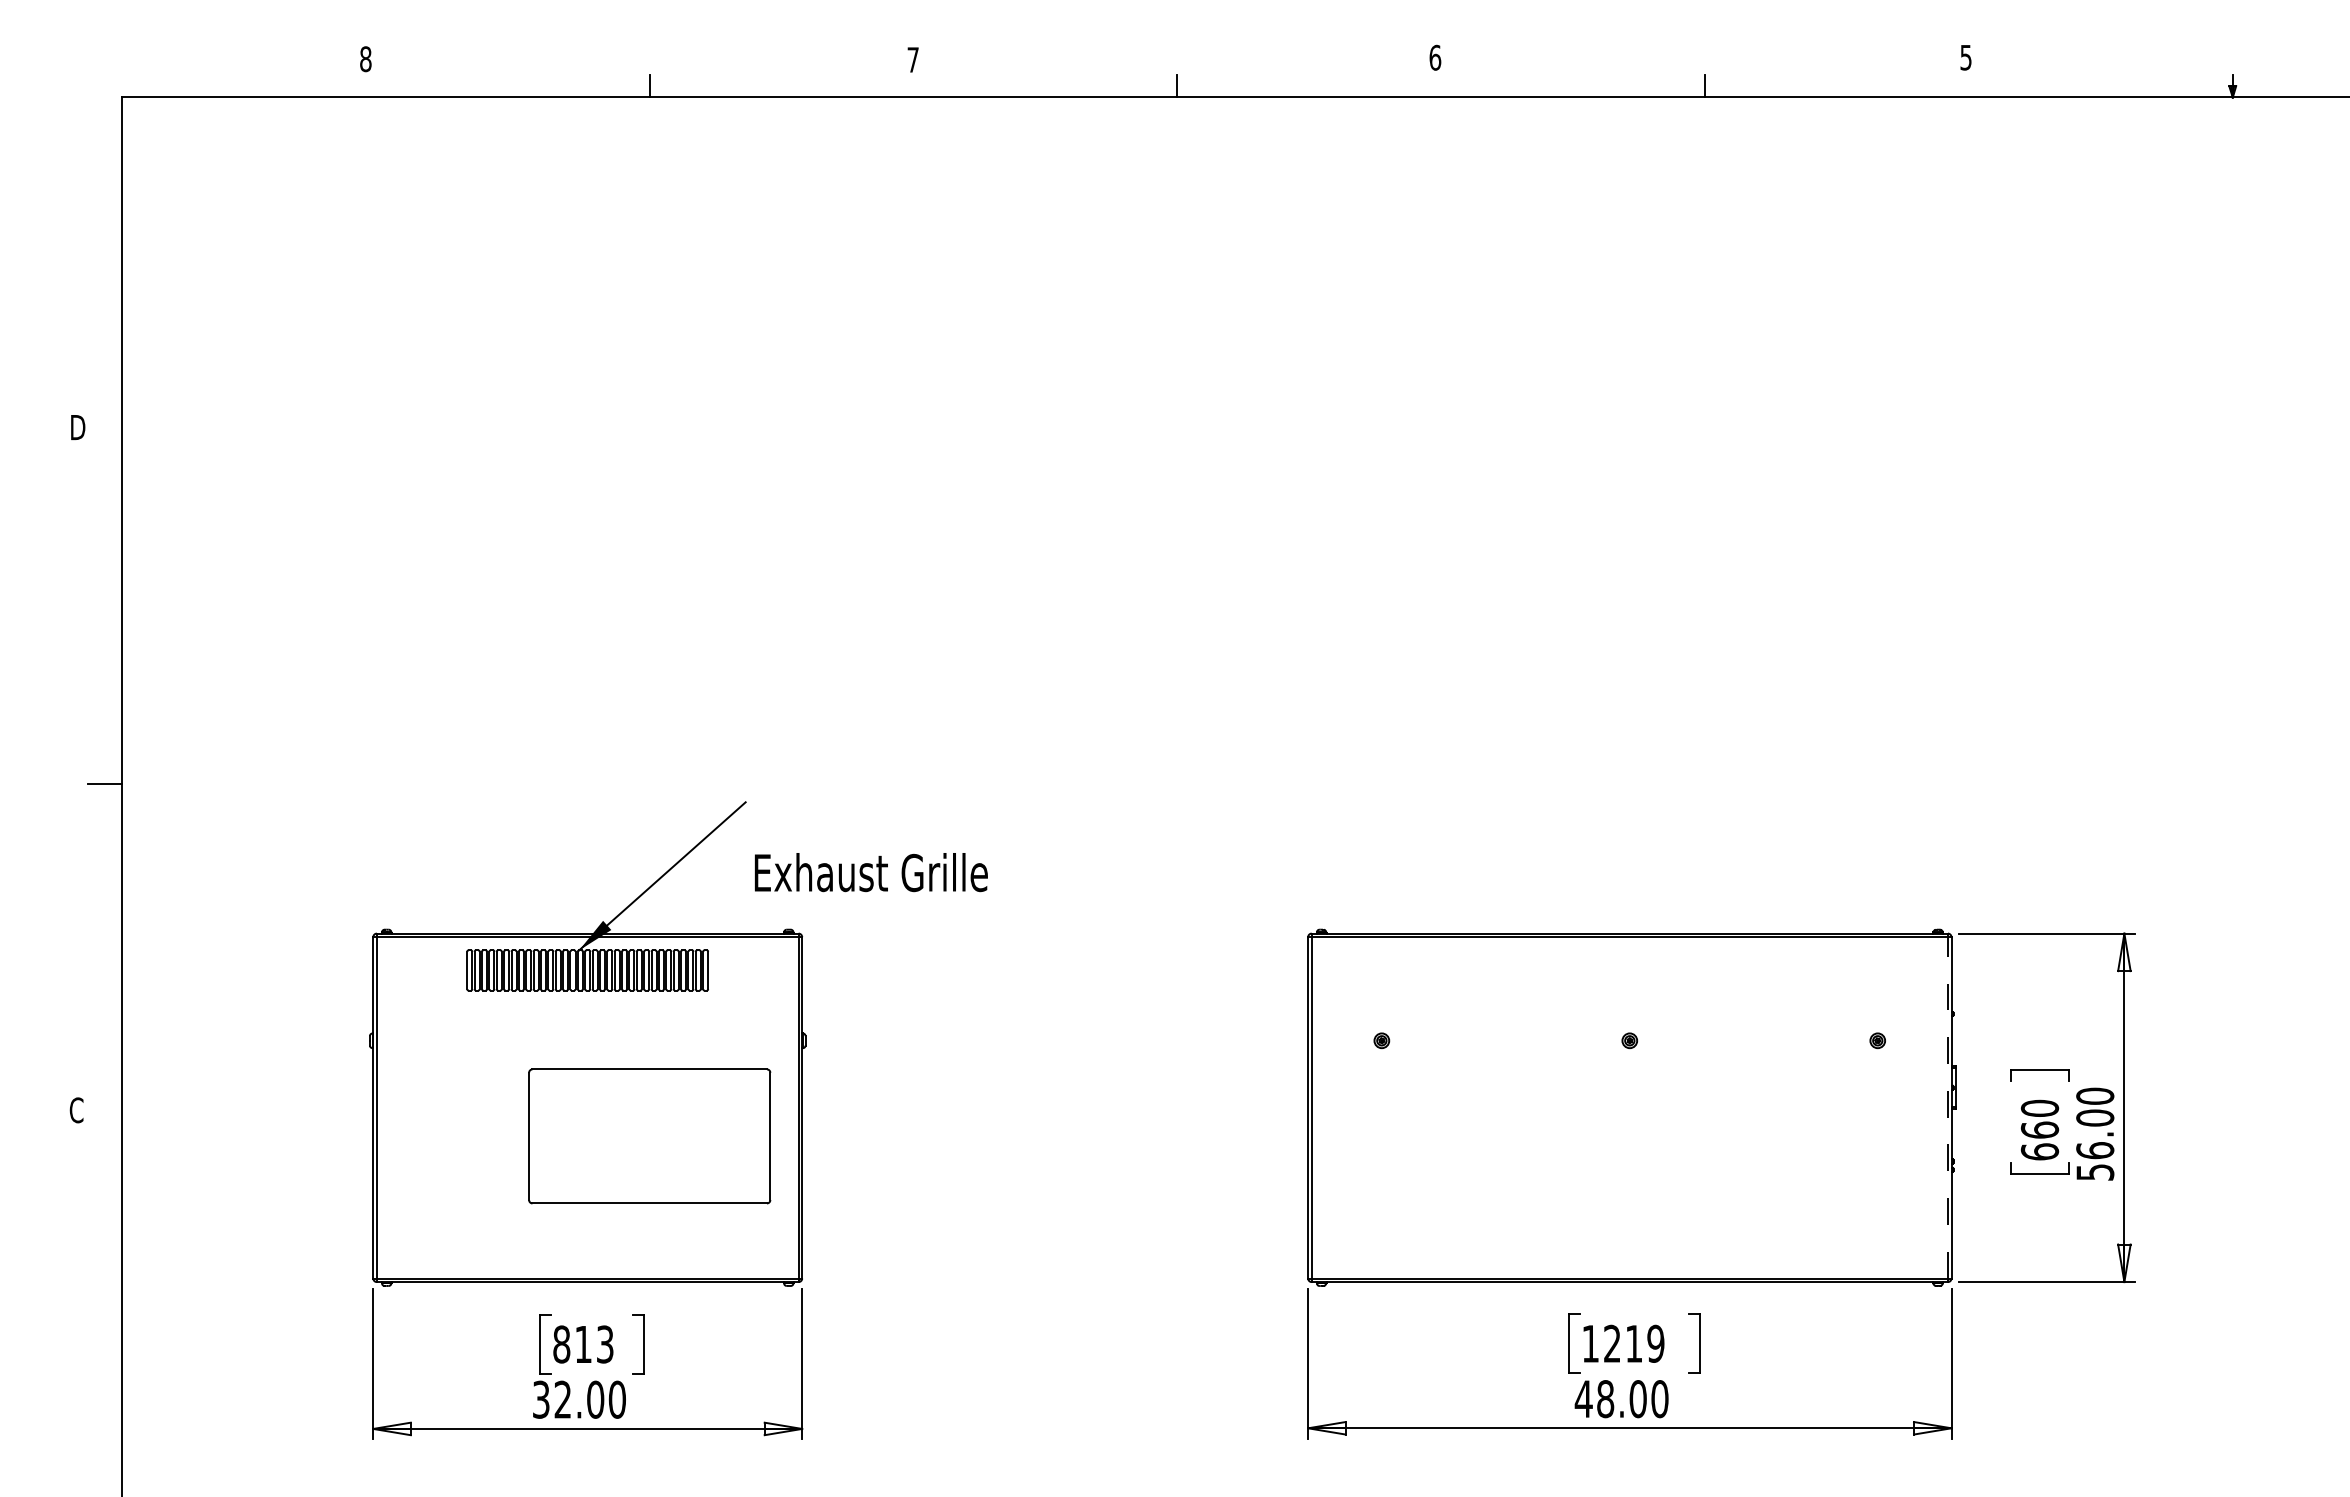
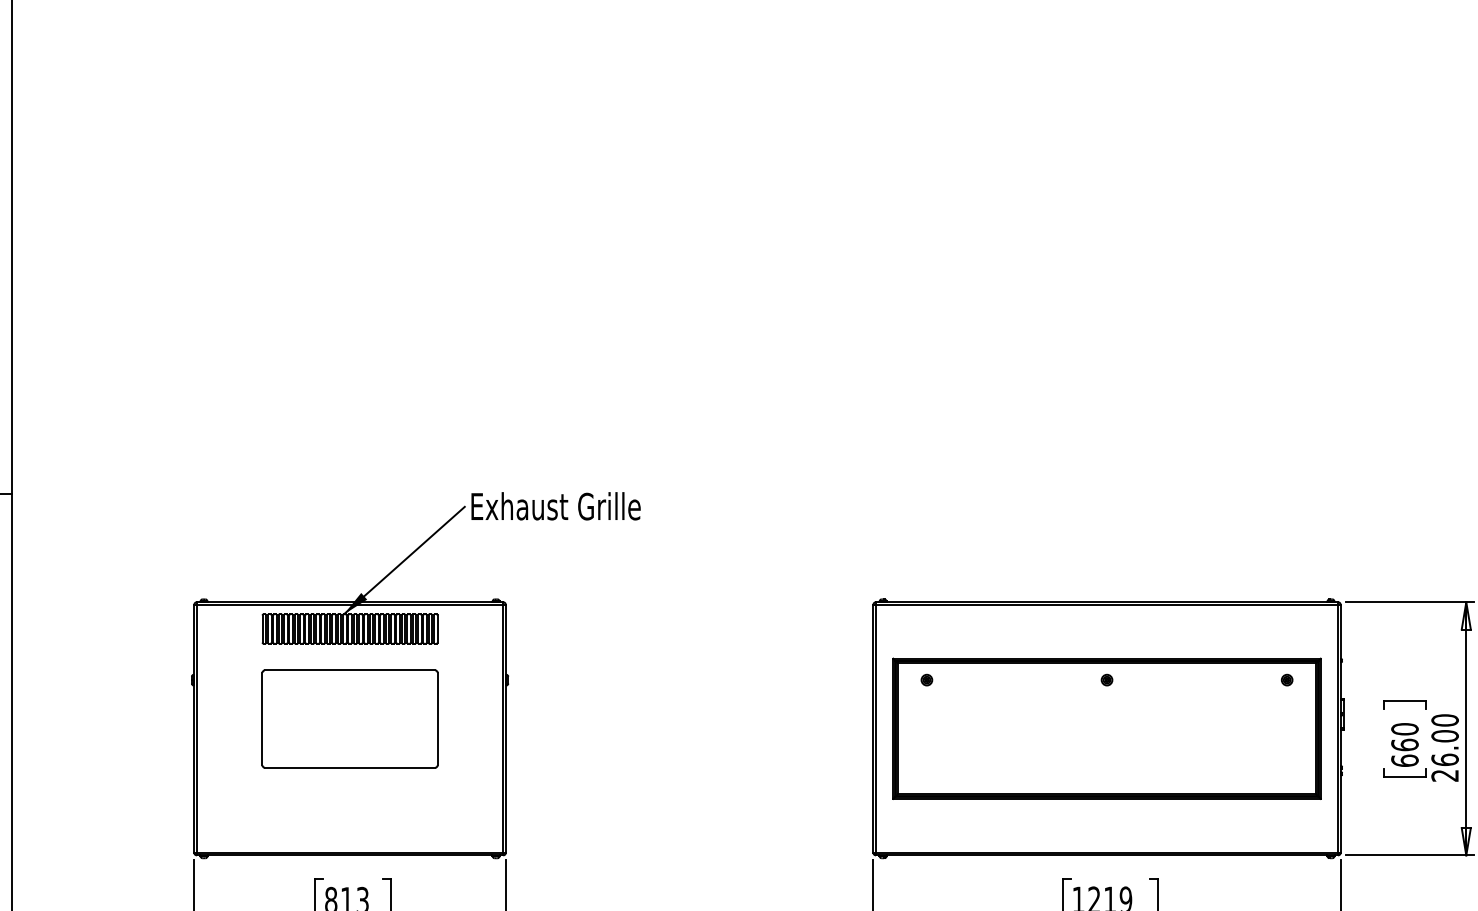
text: (871, 872) -> (556, 506), moved
part: (1629, 1107) -> (1106, 728), added
line: (1947, 1107) -> (1337, 728), dashed -> solid
part: (649, 1136) -> (349, 719), moved
text: (2095, 1172) -> (1445, 775), 56.00 -> 26.00

